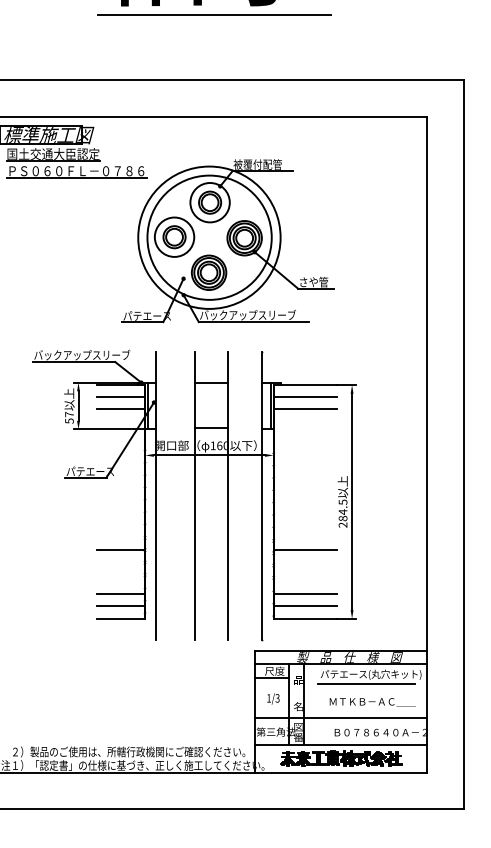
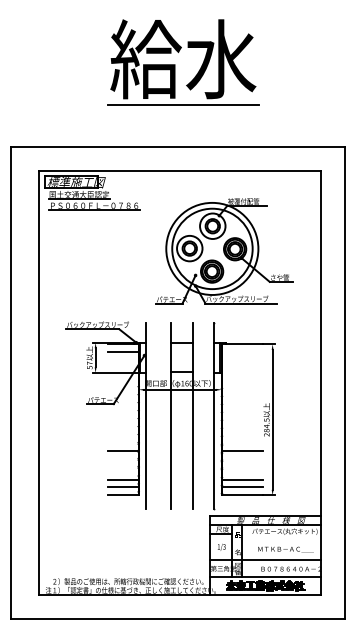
part: (228, 241) -> (224, 251), moved
line: (305, 397) -> (242, 352), removed
line: (120, 408) -> (122, 359), removed
line: (305, 408) -> (242, 359), removed
line: (365, 683) -> (281, 537), removed

